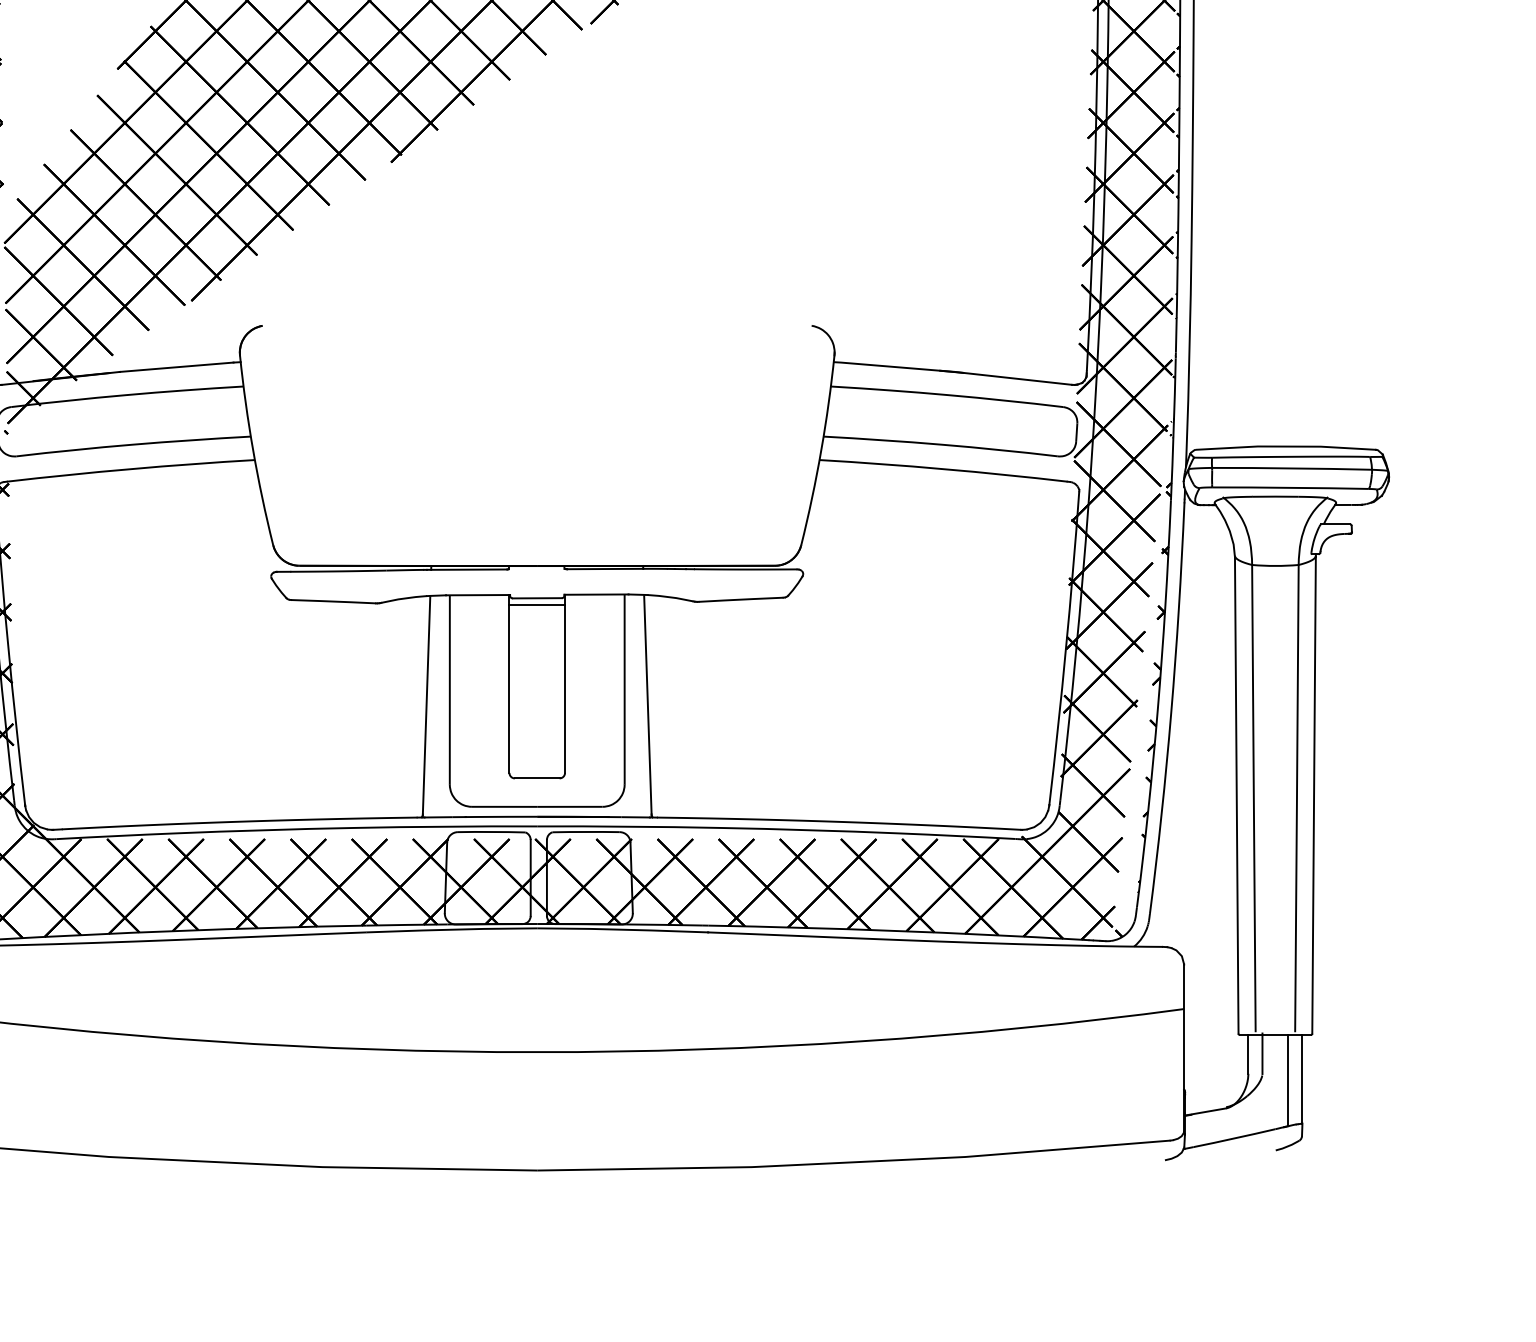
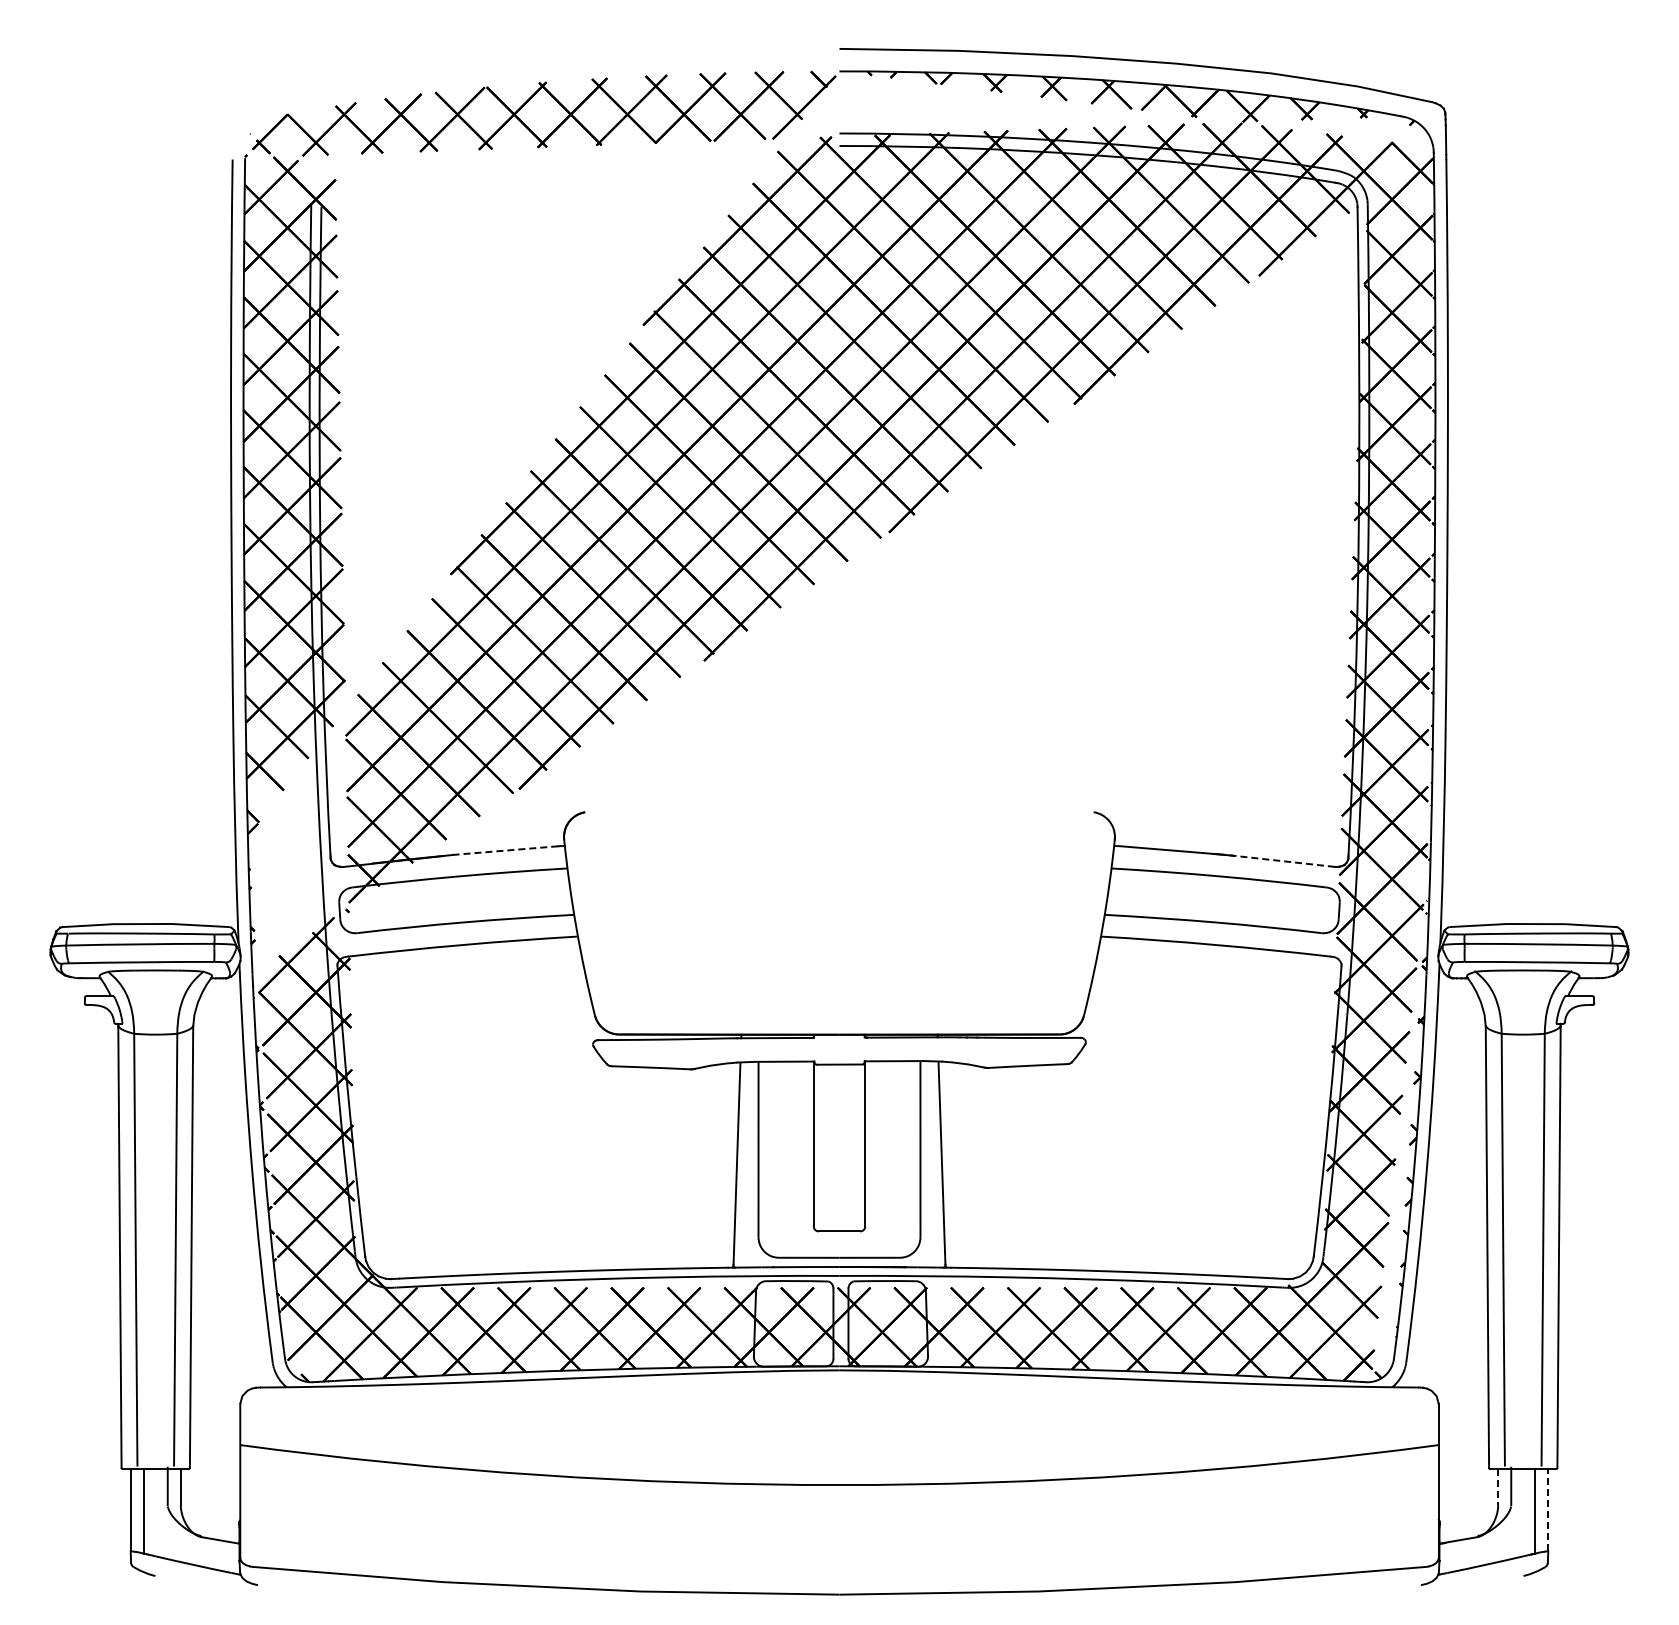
line: (176, 367) -> (505, 850), solid -> dashed
line: (1013, 377) -> (1280, 860), solid -> dashed
line: (537, 605) -> (839, 1071), removed
line: (1248, 1054) -> (1498, 1487), solid -> dashed
line: (1302, 1078) -> (1548, 1509), solid -> dashed

